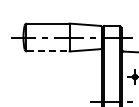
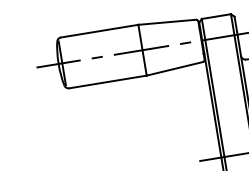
line: (48, 51) -> (108, 81), dashed -> solid

